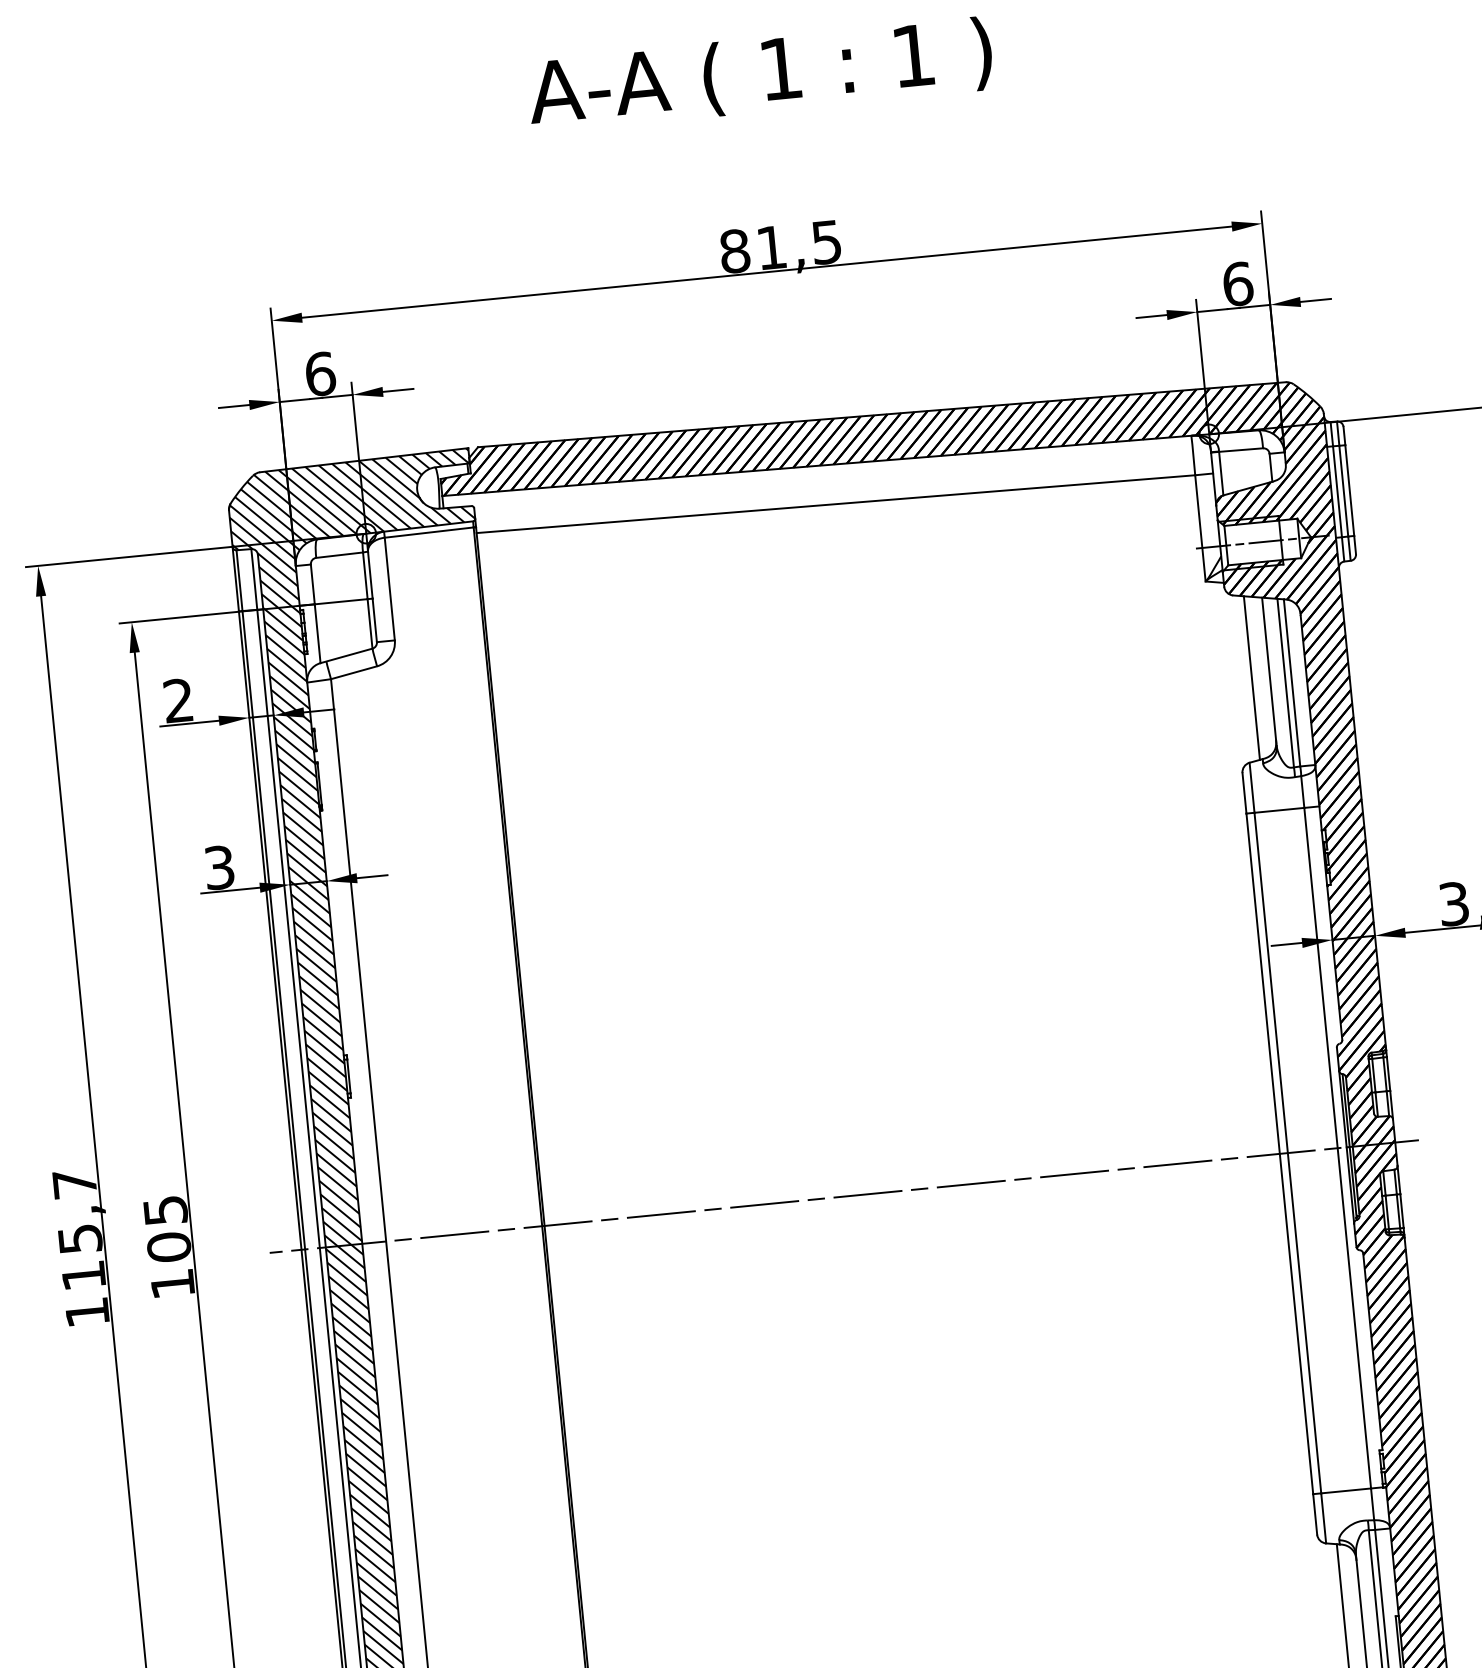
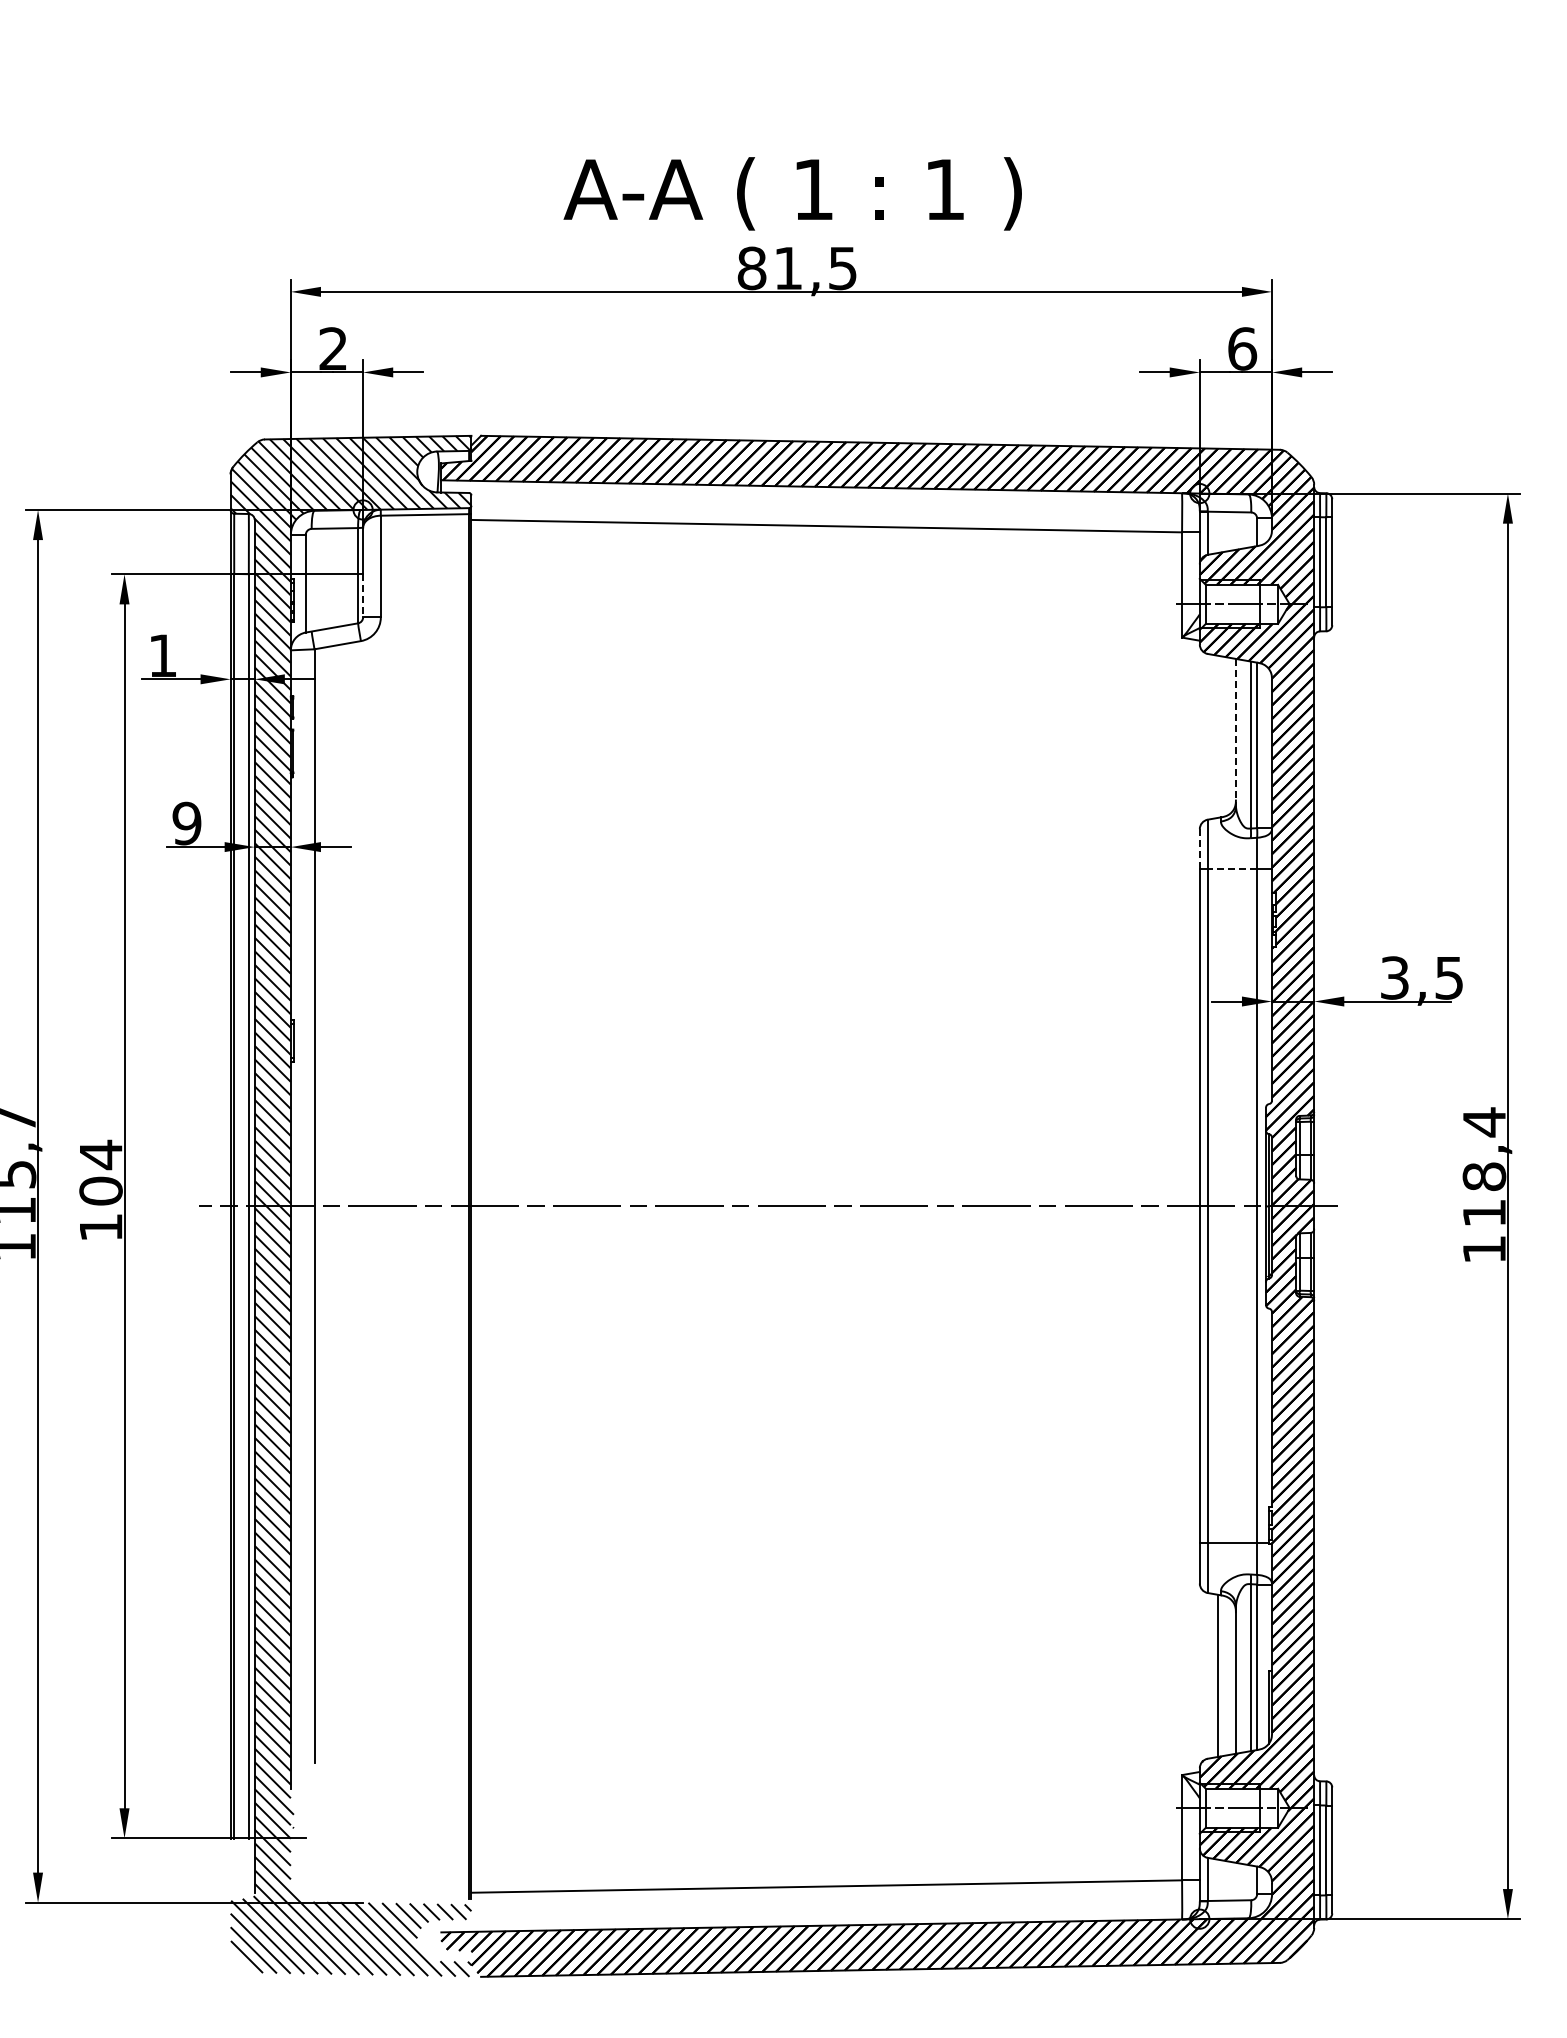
text: (759, 74) -> (792, 193), moved
text: (320, 373) -> (333, 348), 6 -> 2
line: (375, 620) -> (363, 595), solid -> dashed
line: (1268, 672) -> (1235, 732), solid -> dashed
line: (1252, 677) -> (1218, 736), removed
text: (178, 700) -> (162, 655), 2 -> 1
line: (1244, 792) -> (1199, 848), solid -> dashed
line: (1279, 810) -> (1232, 869), solid -> dashed
text: (219, 867) -> (186, 823), 3 -> 9
text: (165, 1210) -> (101, 1154), 105 -> 104

